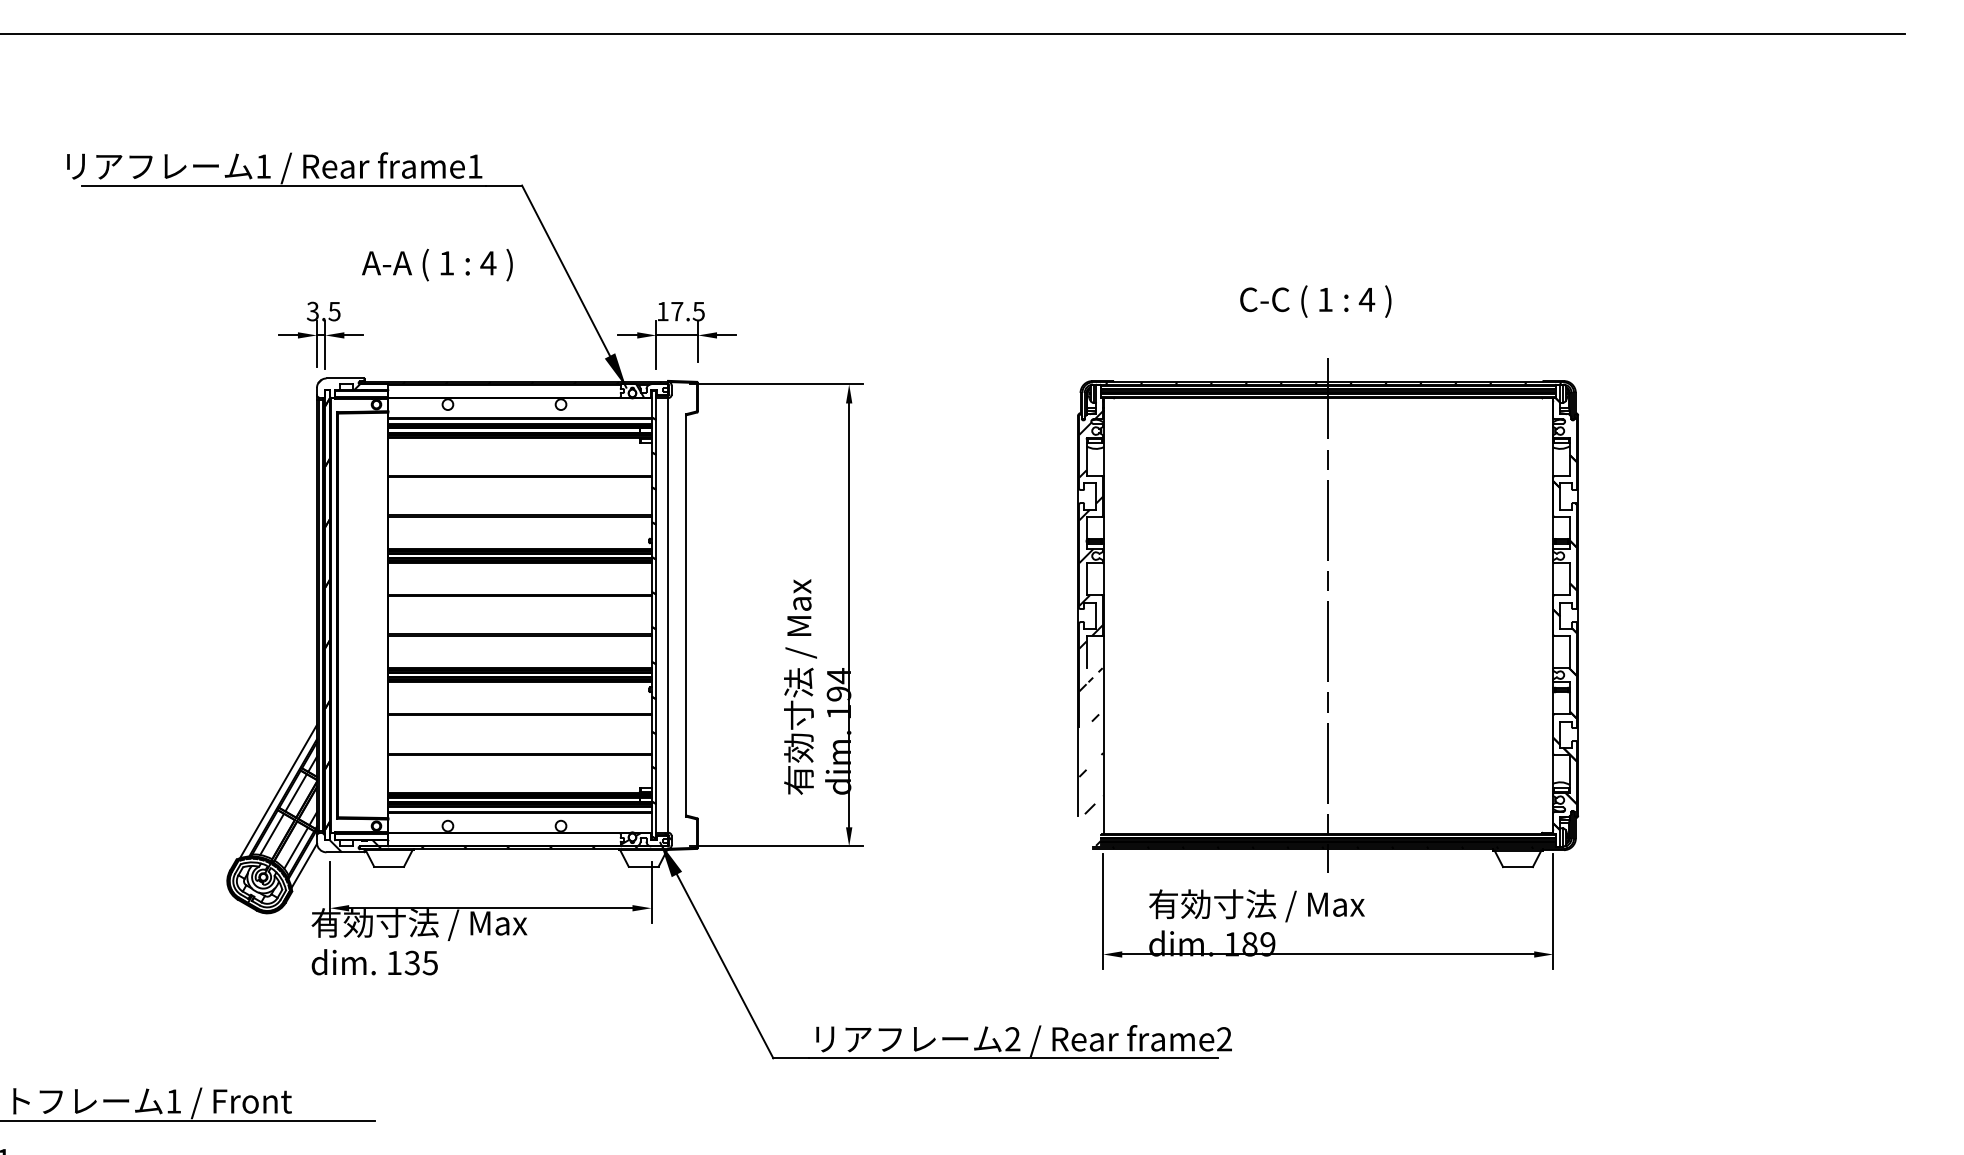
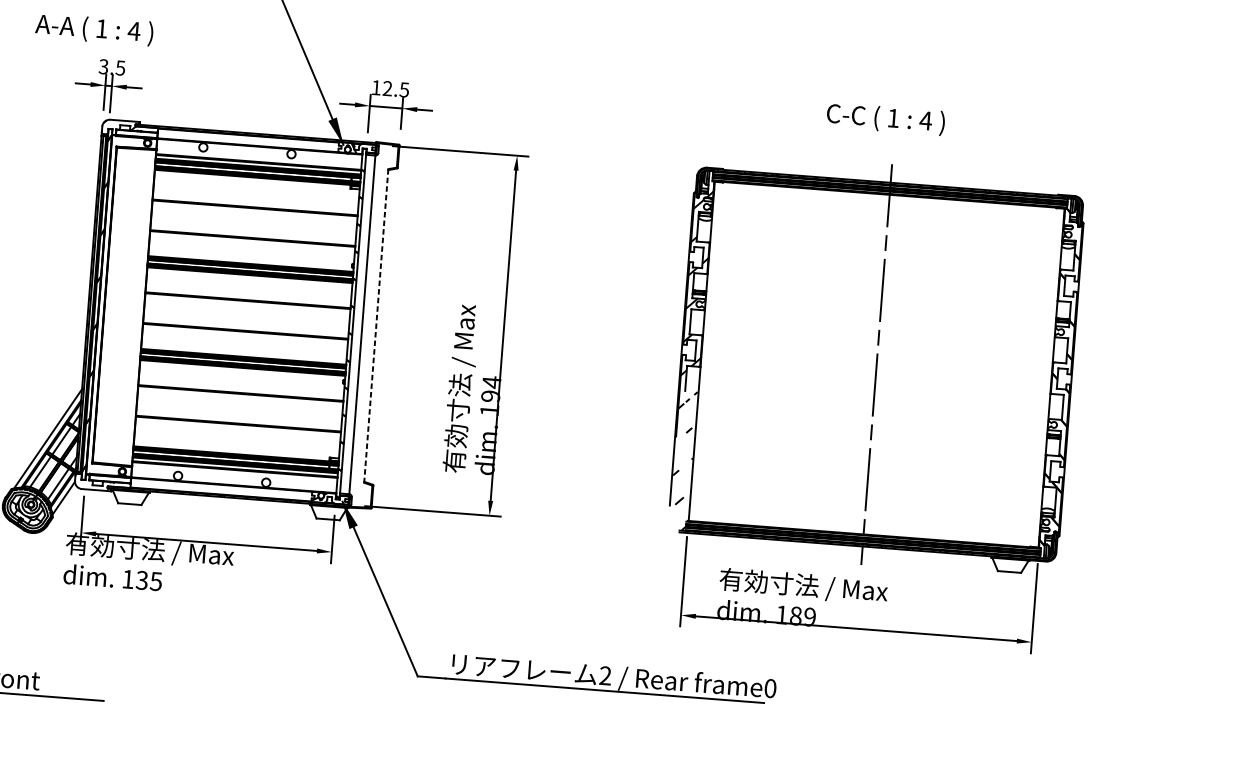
text: (437, 264) -> (94, 29), moved
text: (677, 311) -> (387, 88), 17.5 -> 12.5
line: (686, 615) -> (376, 326), solid -> dashed
hatch: (350, 842) -> (101, 482), removed
text: (1224, 1039) -> (770, 688), frame2 -> frame0

